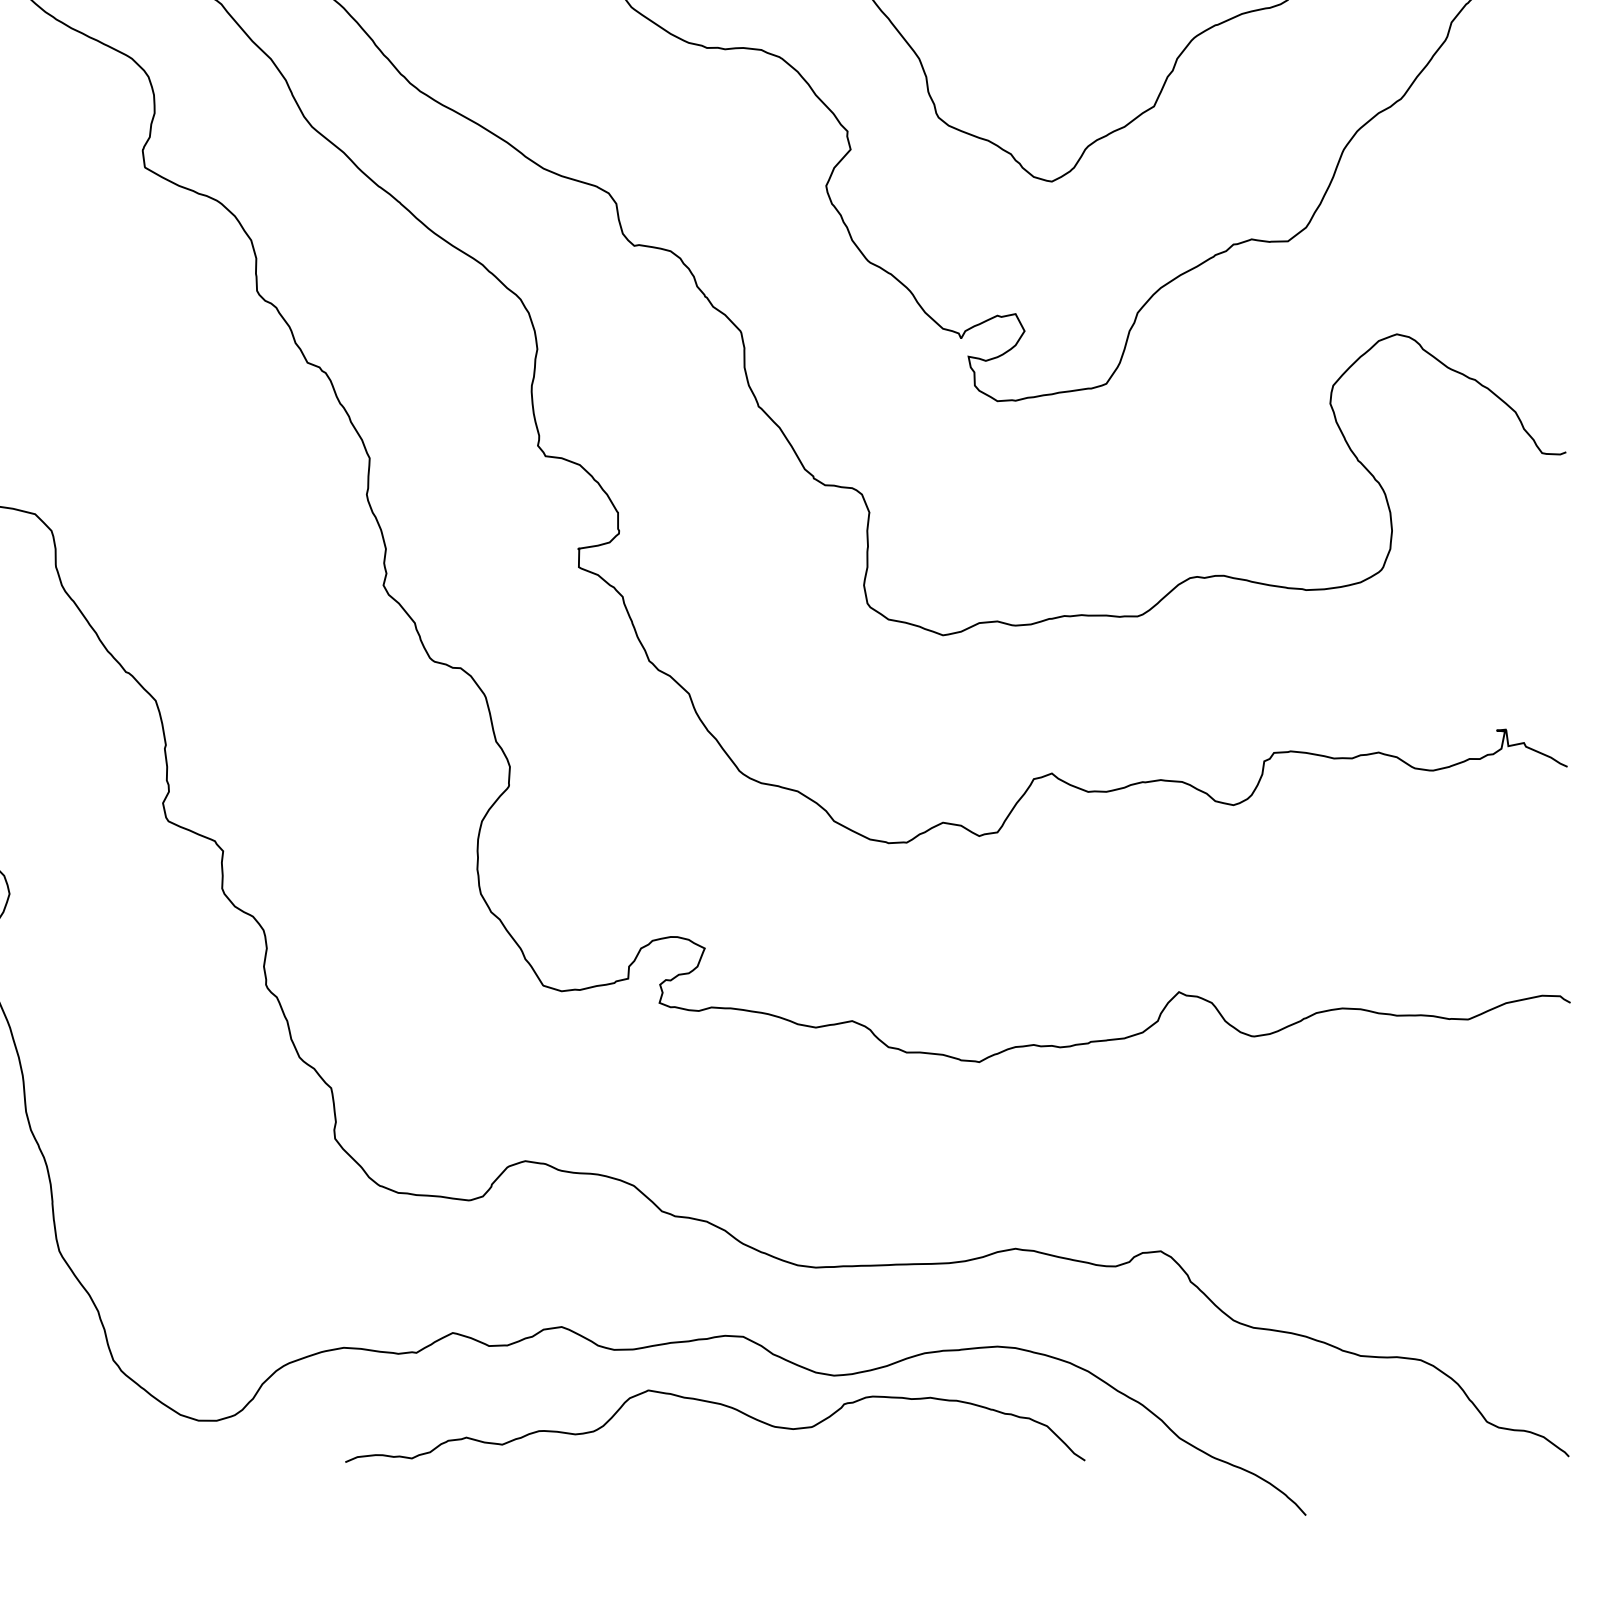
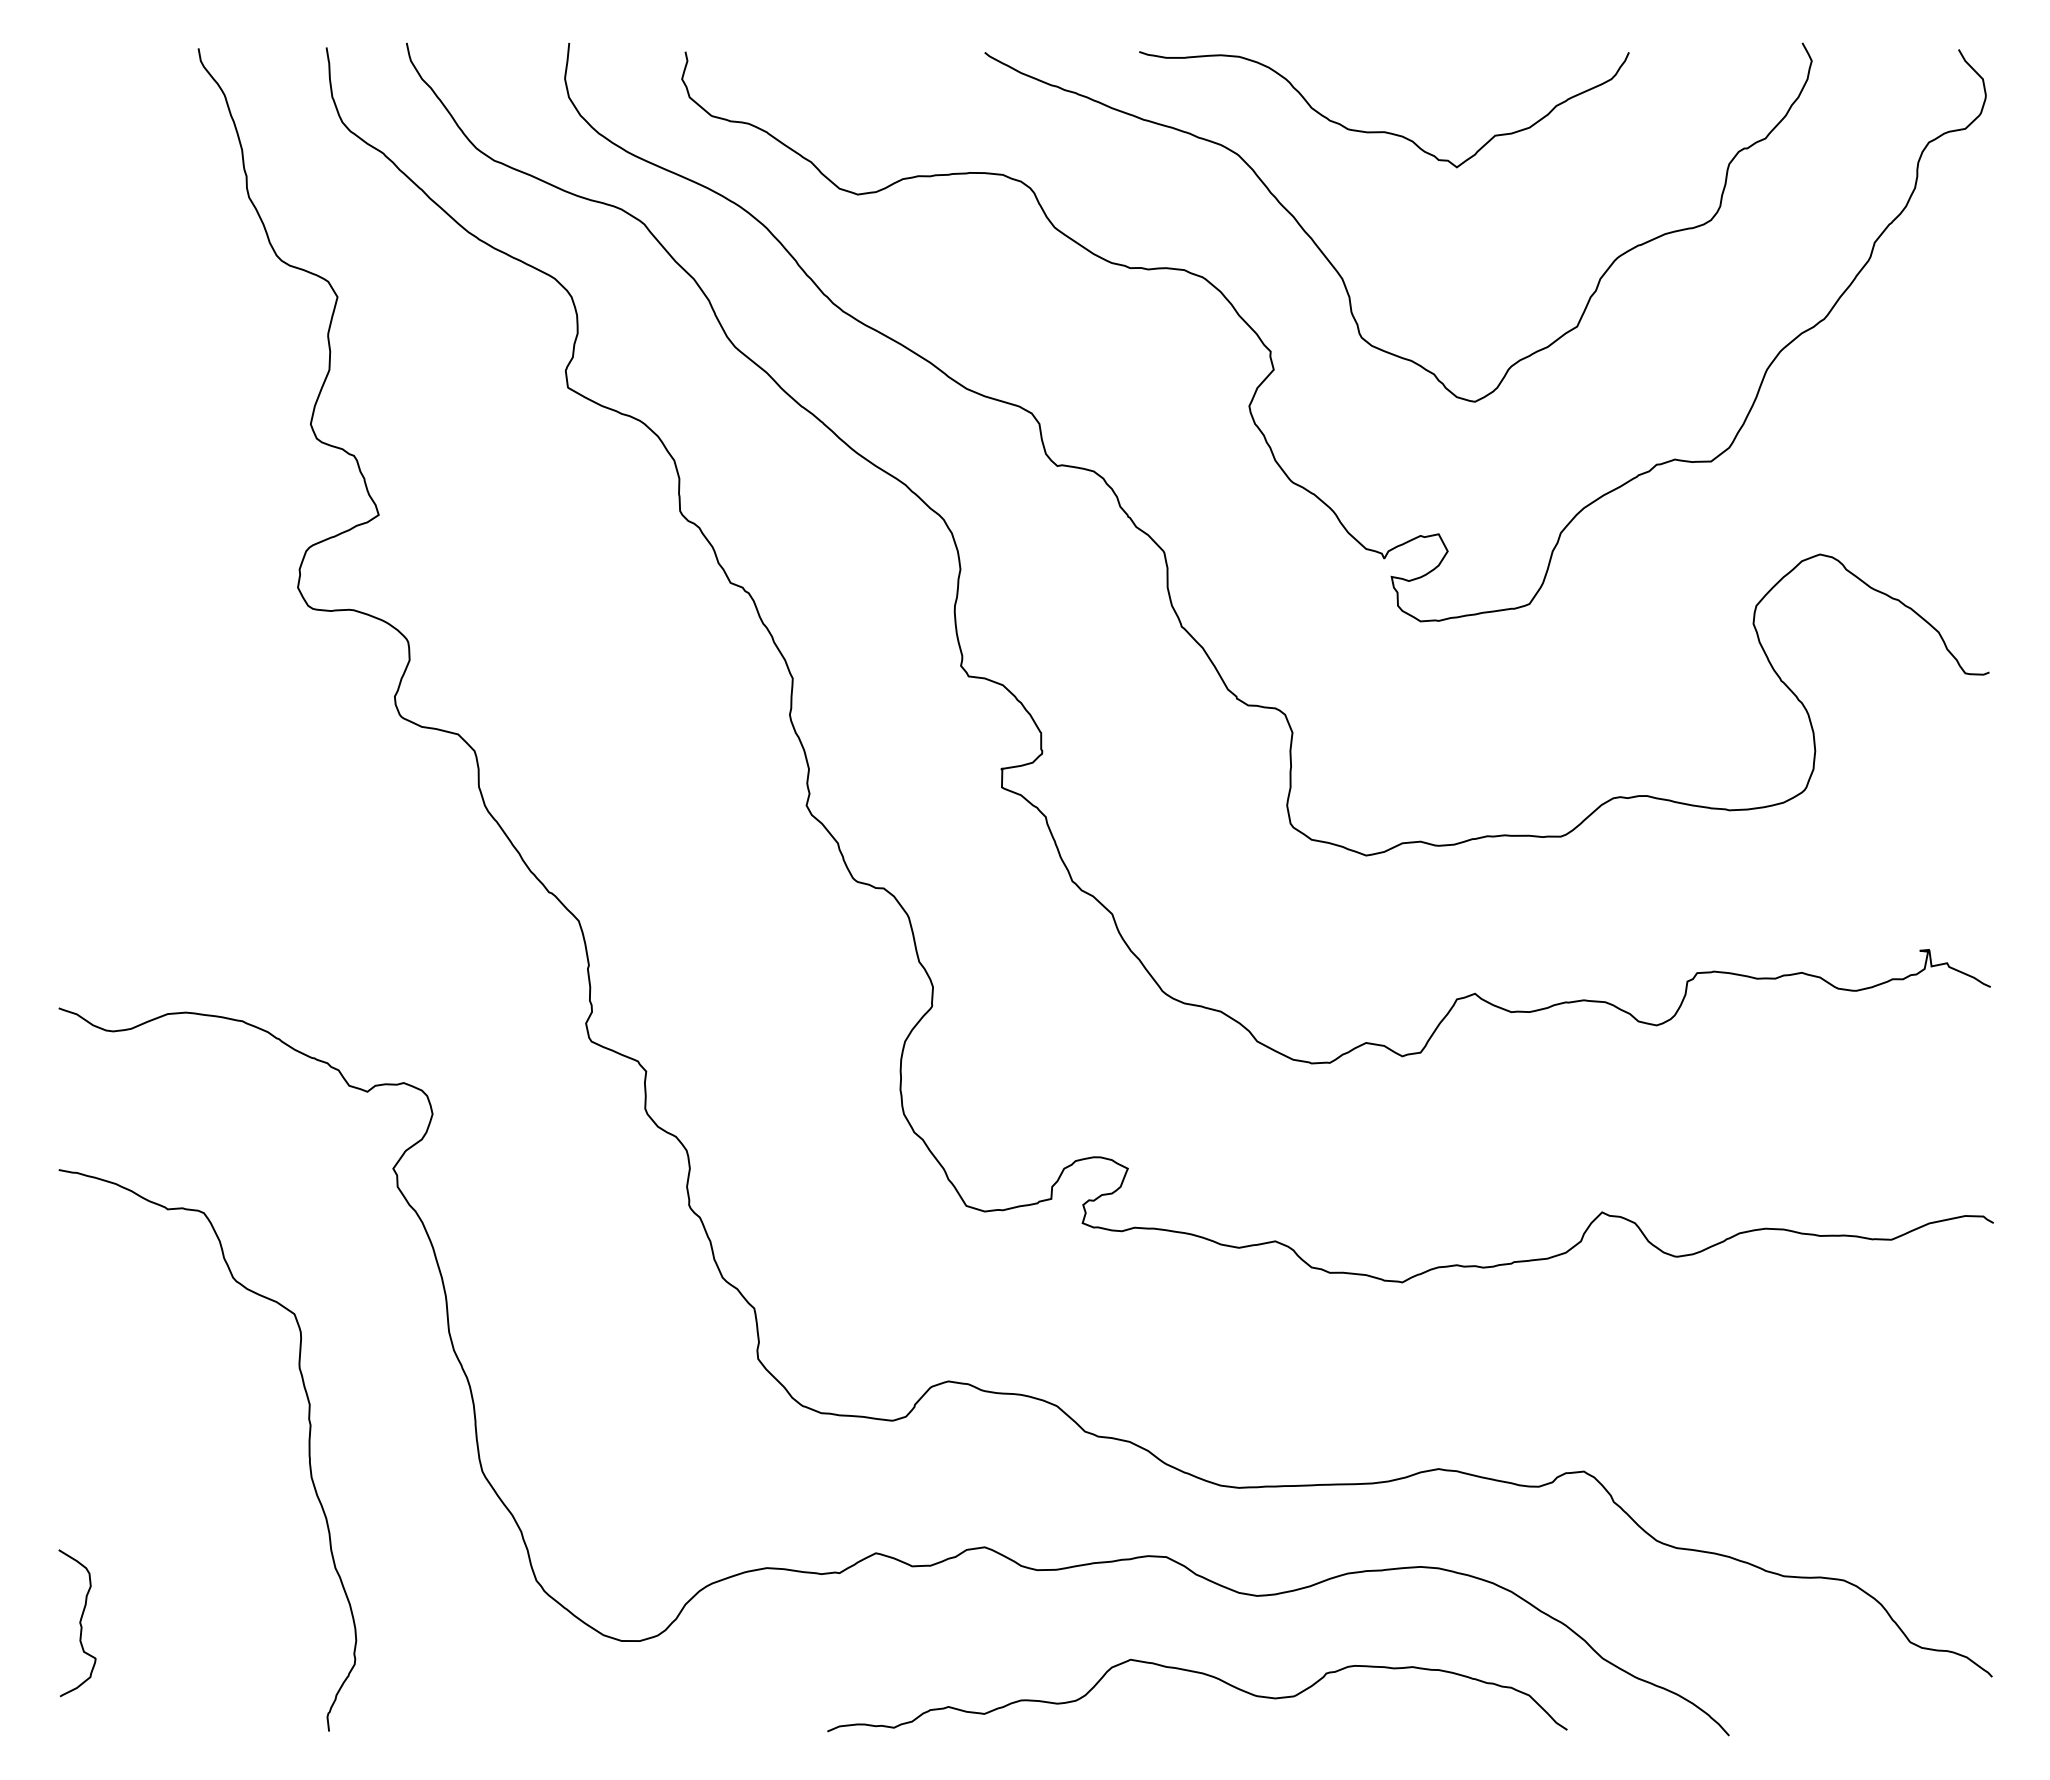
curve: (719, 1405) -> (1201, 1674), moved

